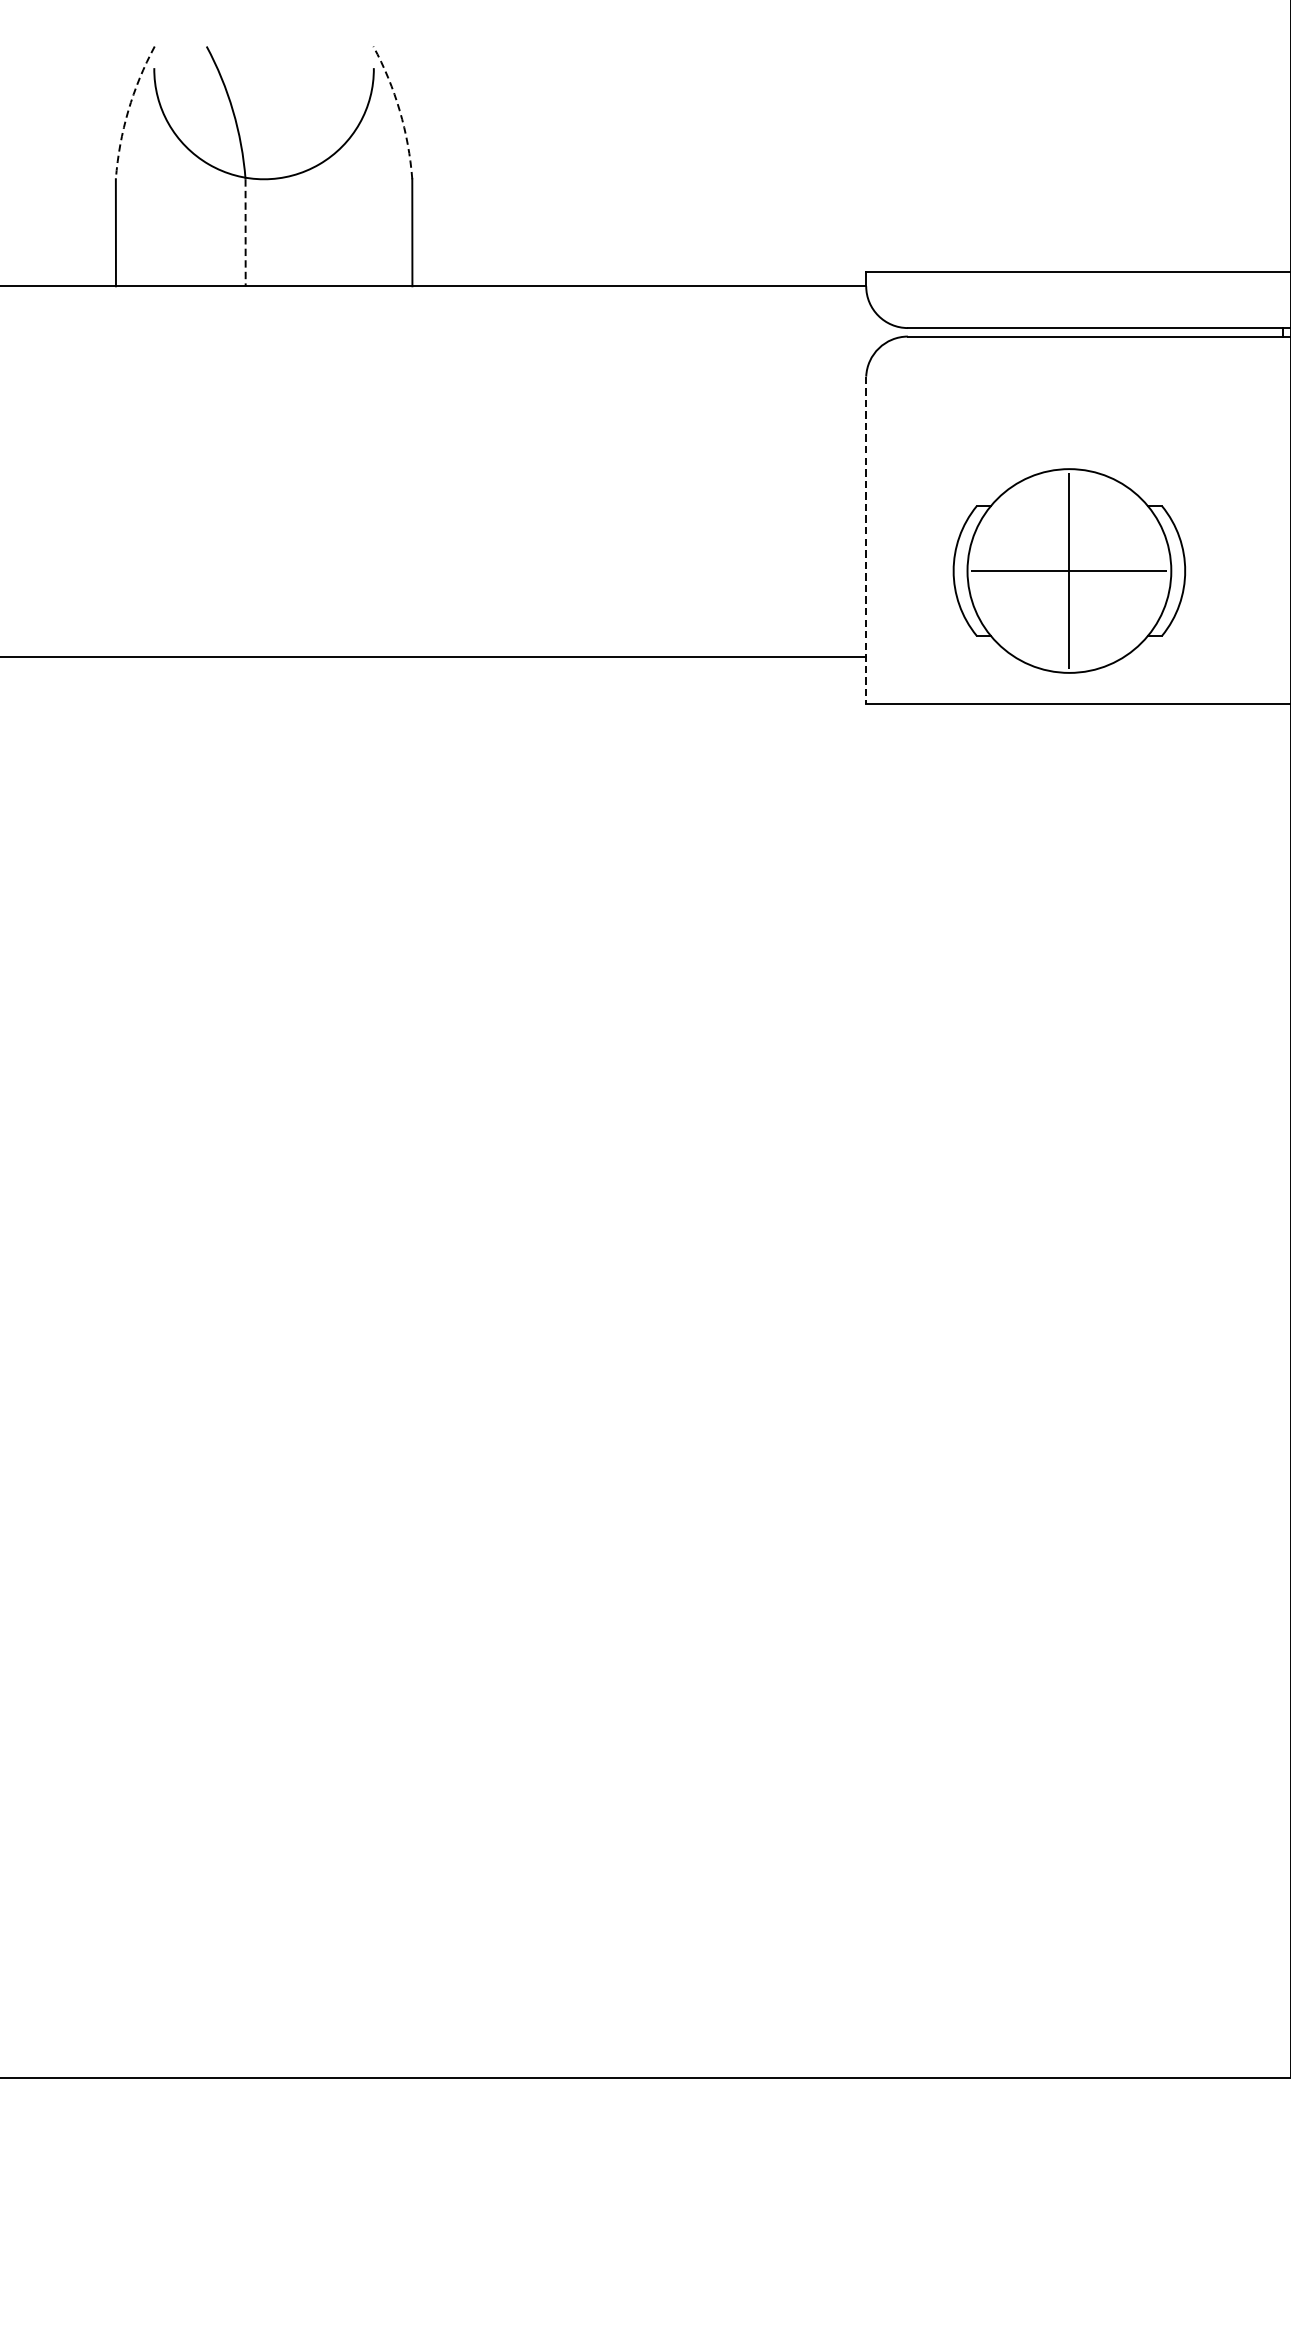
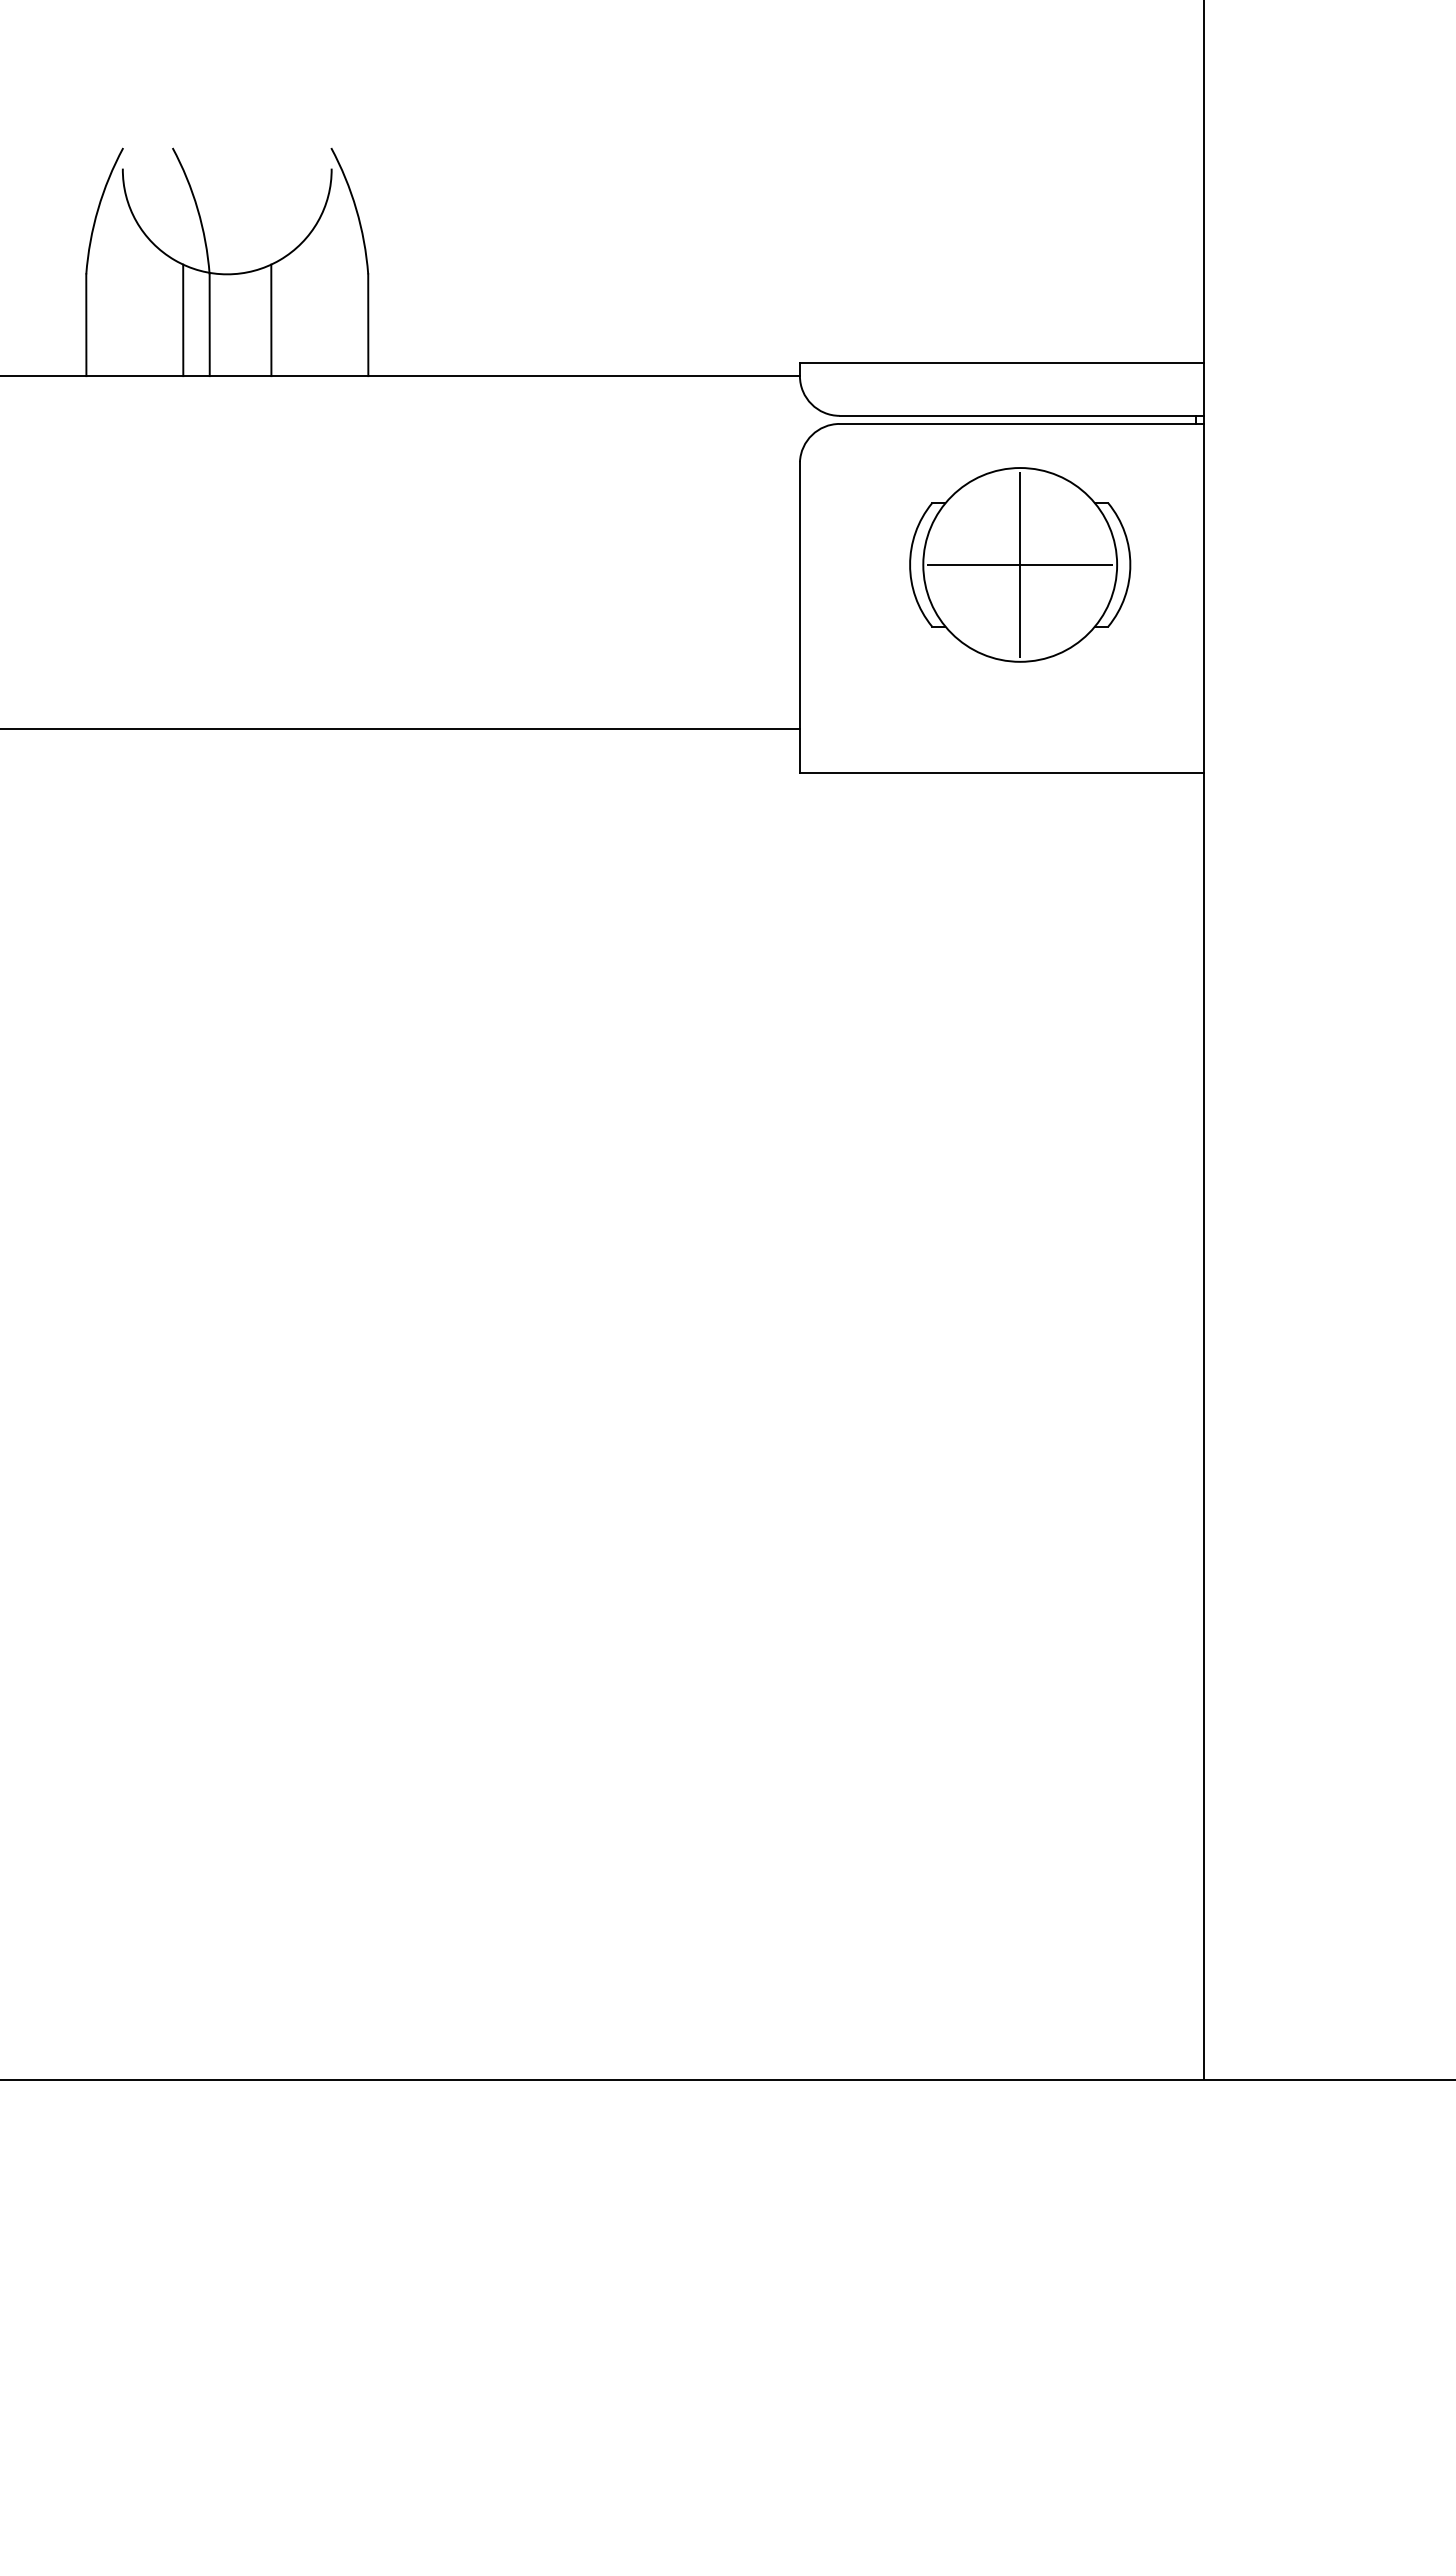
arc: (128, 111) -> (98, 209), dashed -> solid
arc: (399, 111) -> (356, 209), dashed -> solid
line: (218, 227) -> (183, 320), added
line: (310, 227) -> (271, 320), added
line: (245, 233) -> (209, 325), dashed -> solid
line: (865, 540) -> (799, 617), dashed -> solid
part: (1069, 570) -> (1020, 564), moved

